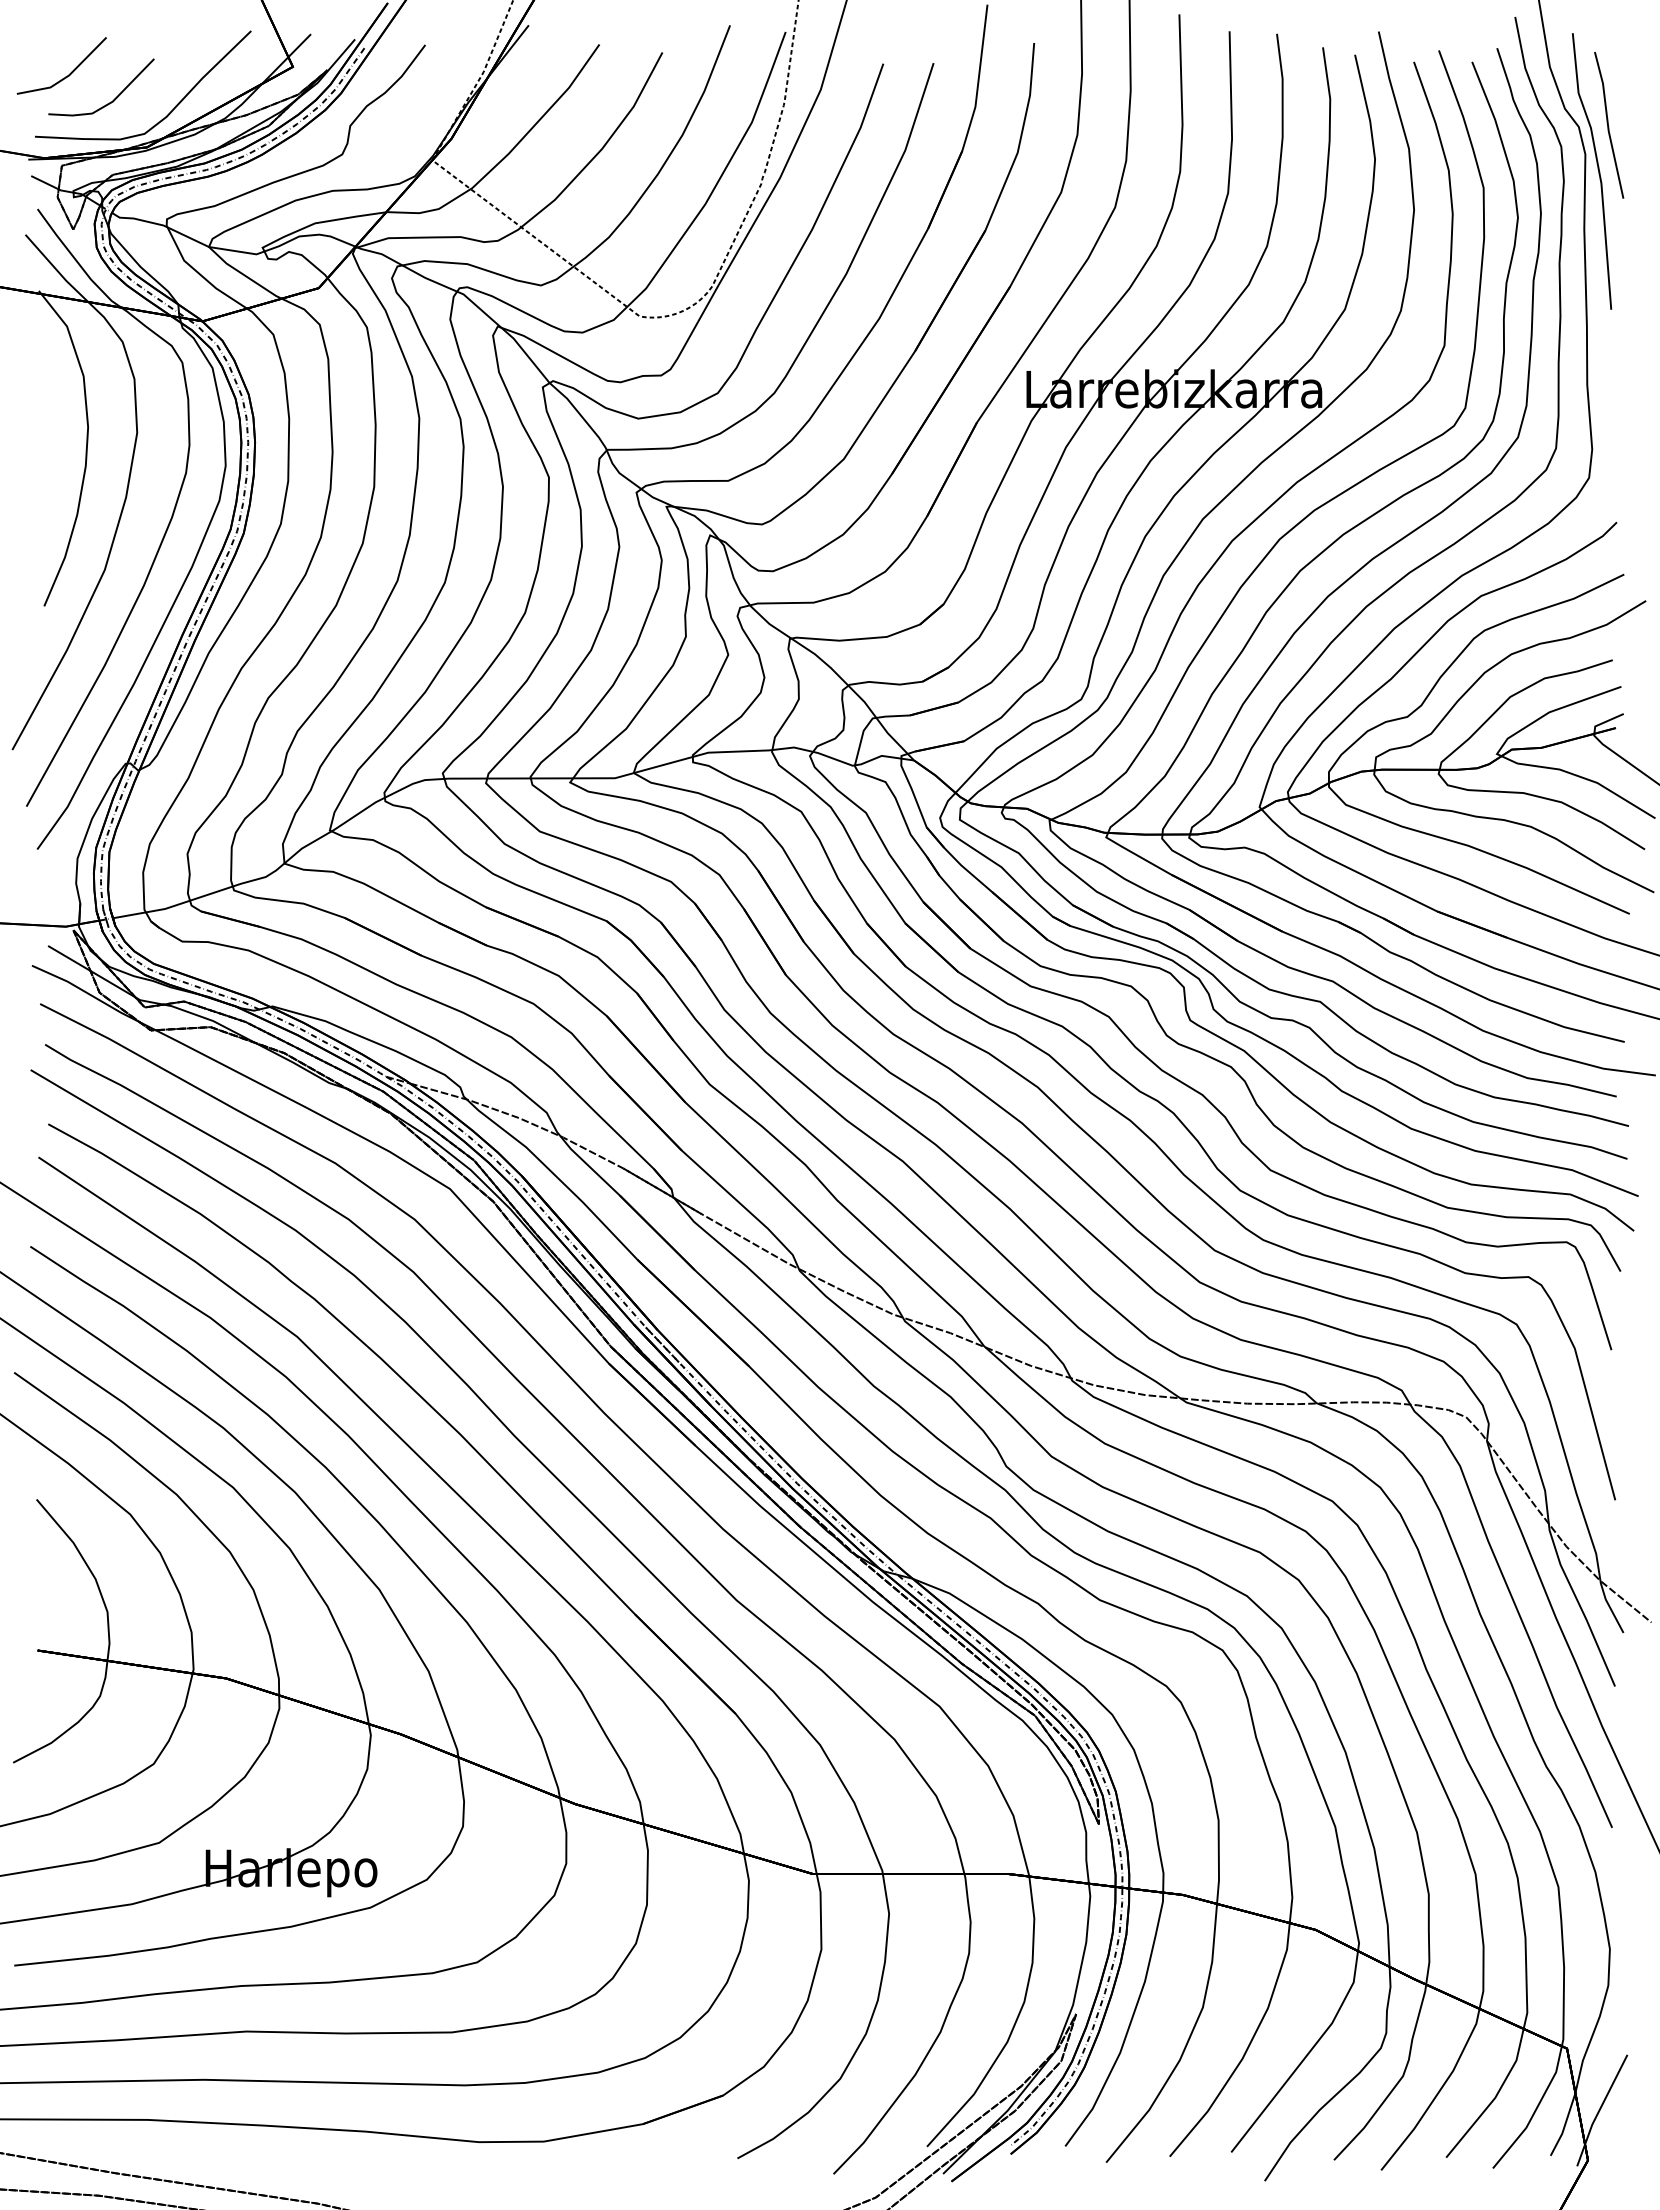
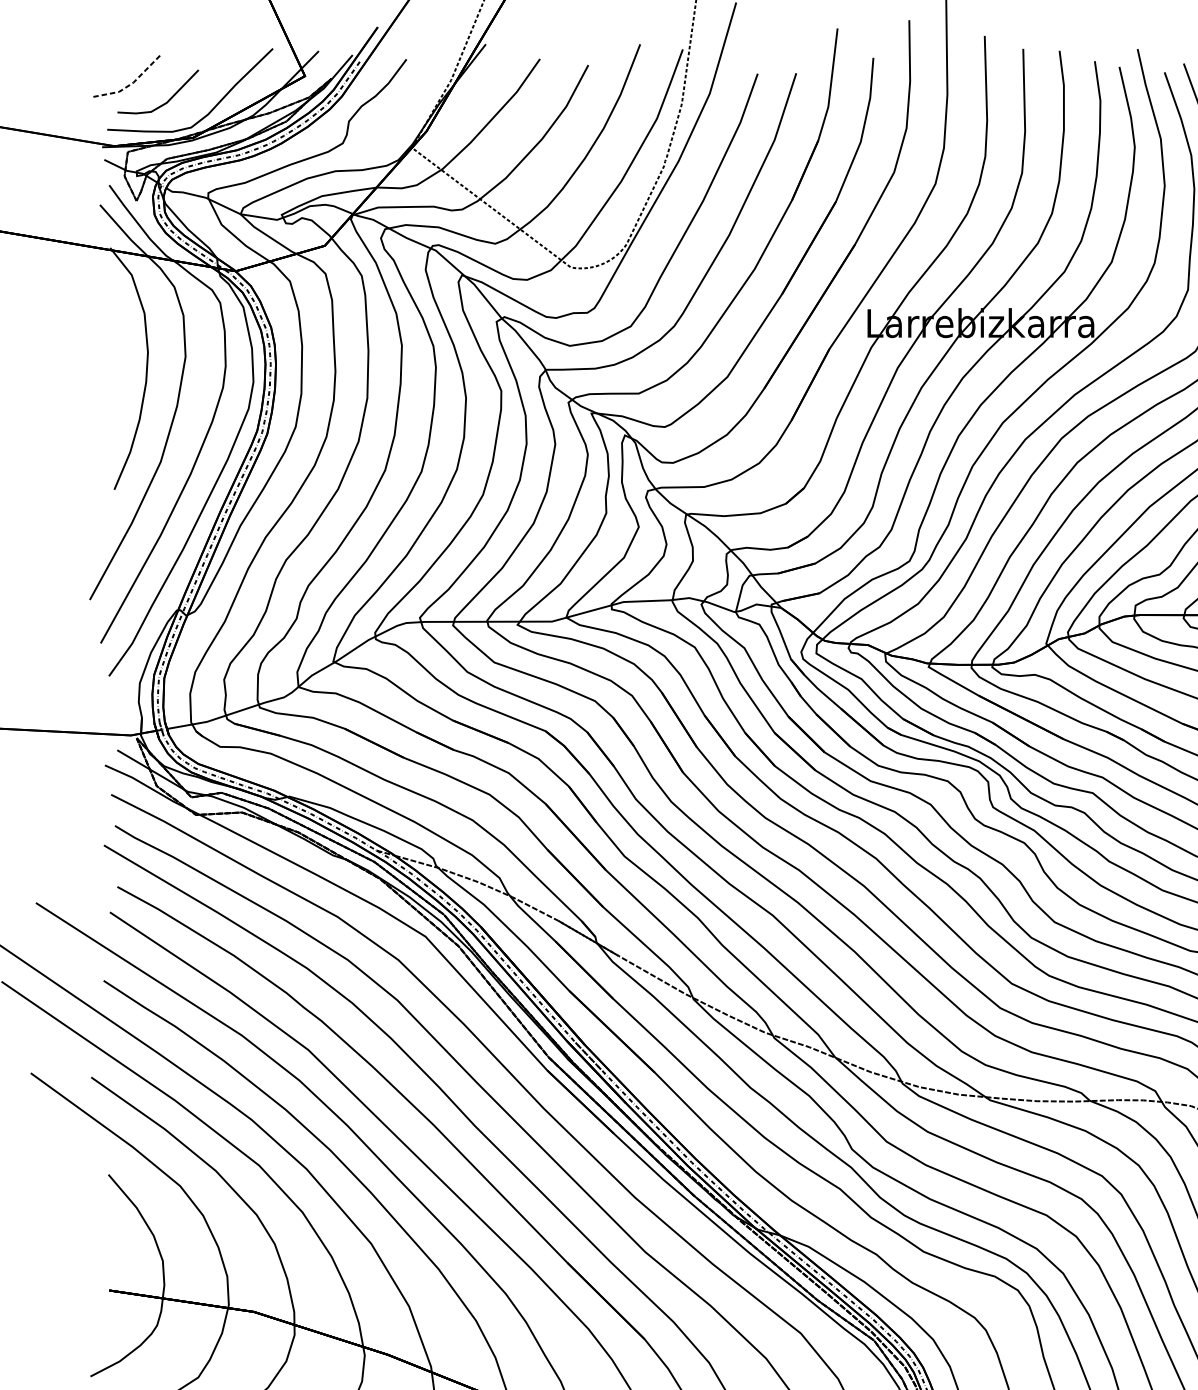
line: (67, 76) -> (132, 83), solid -> dashed

